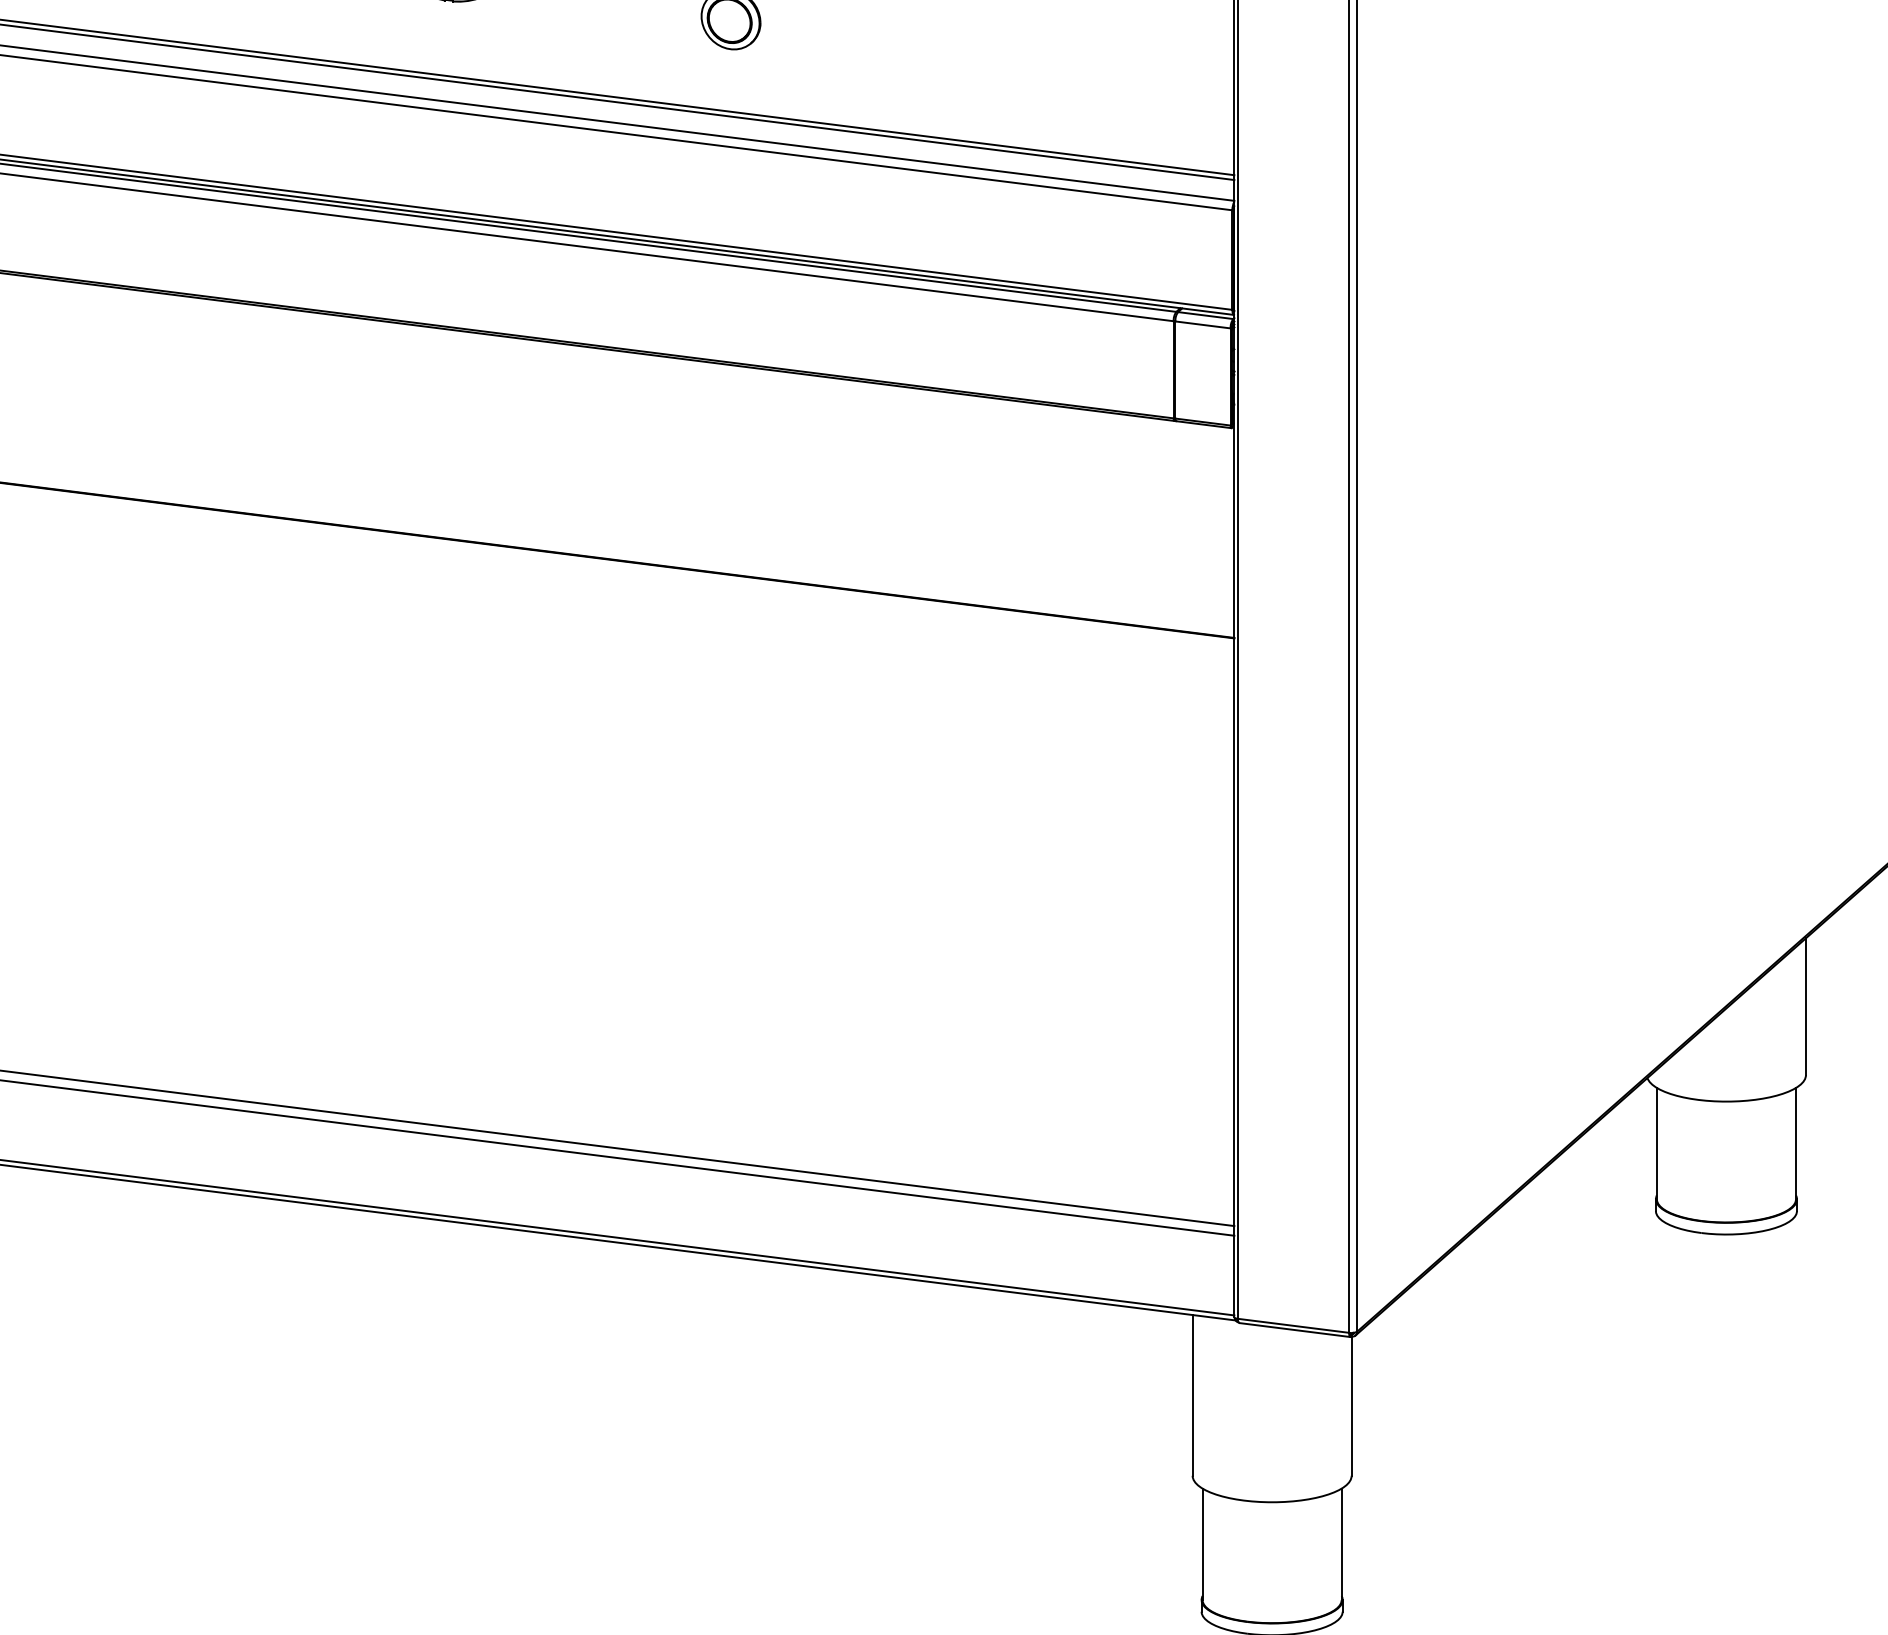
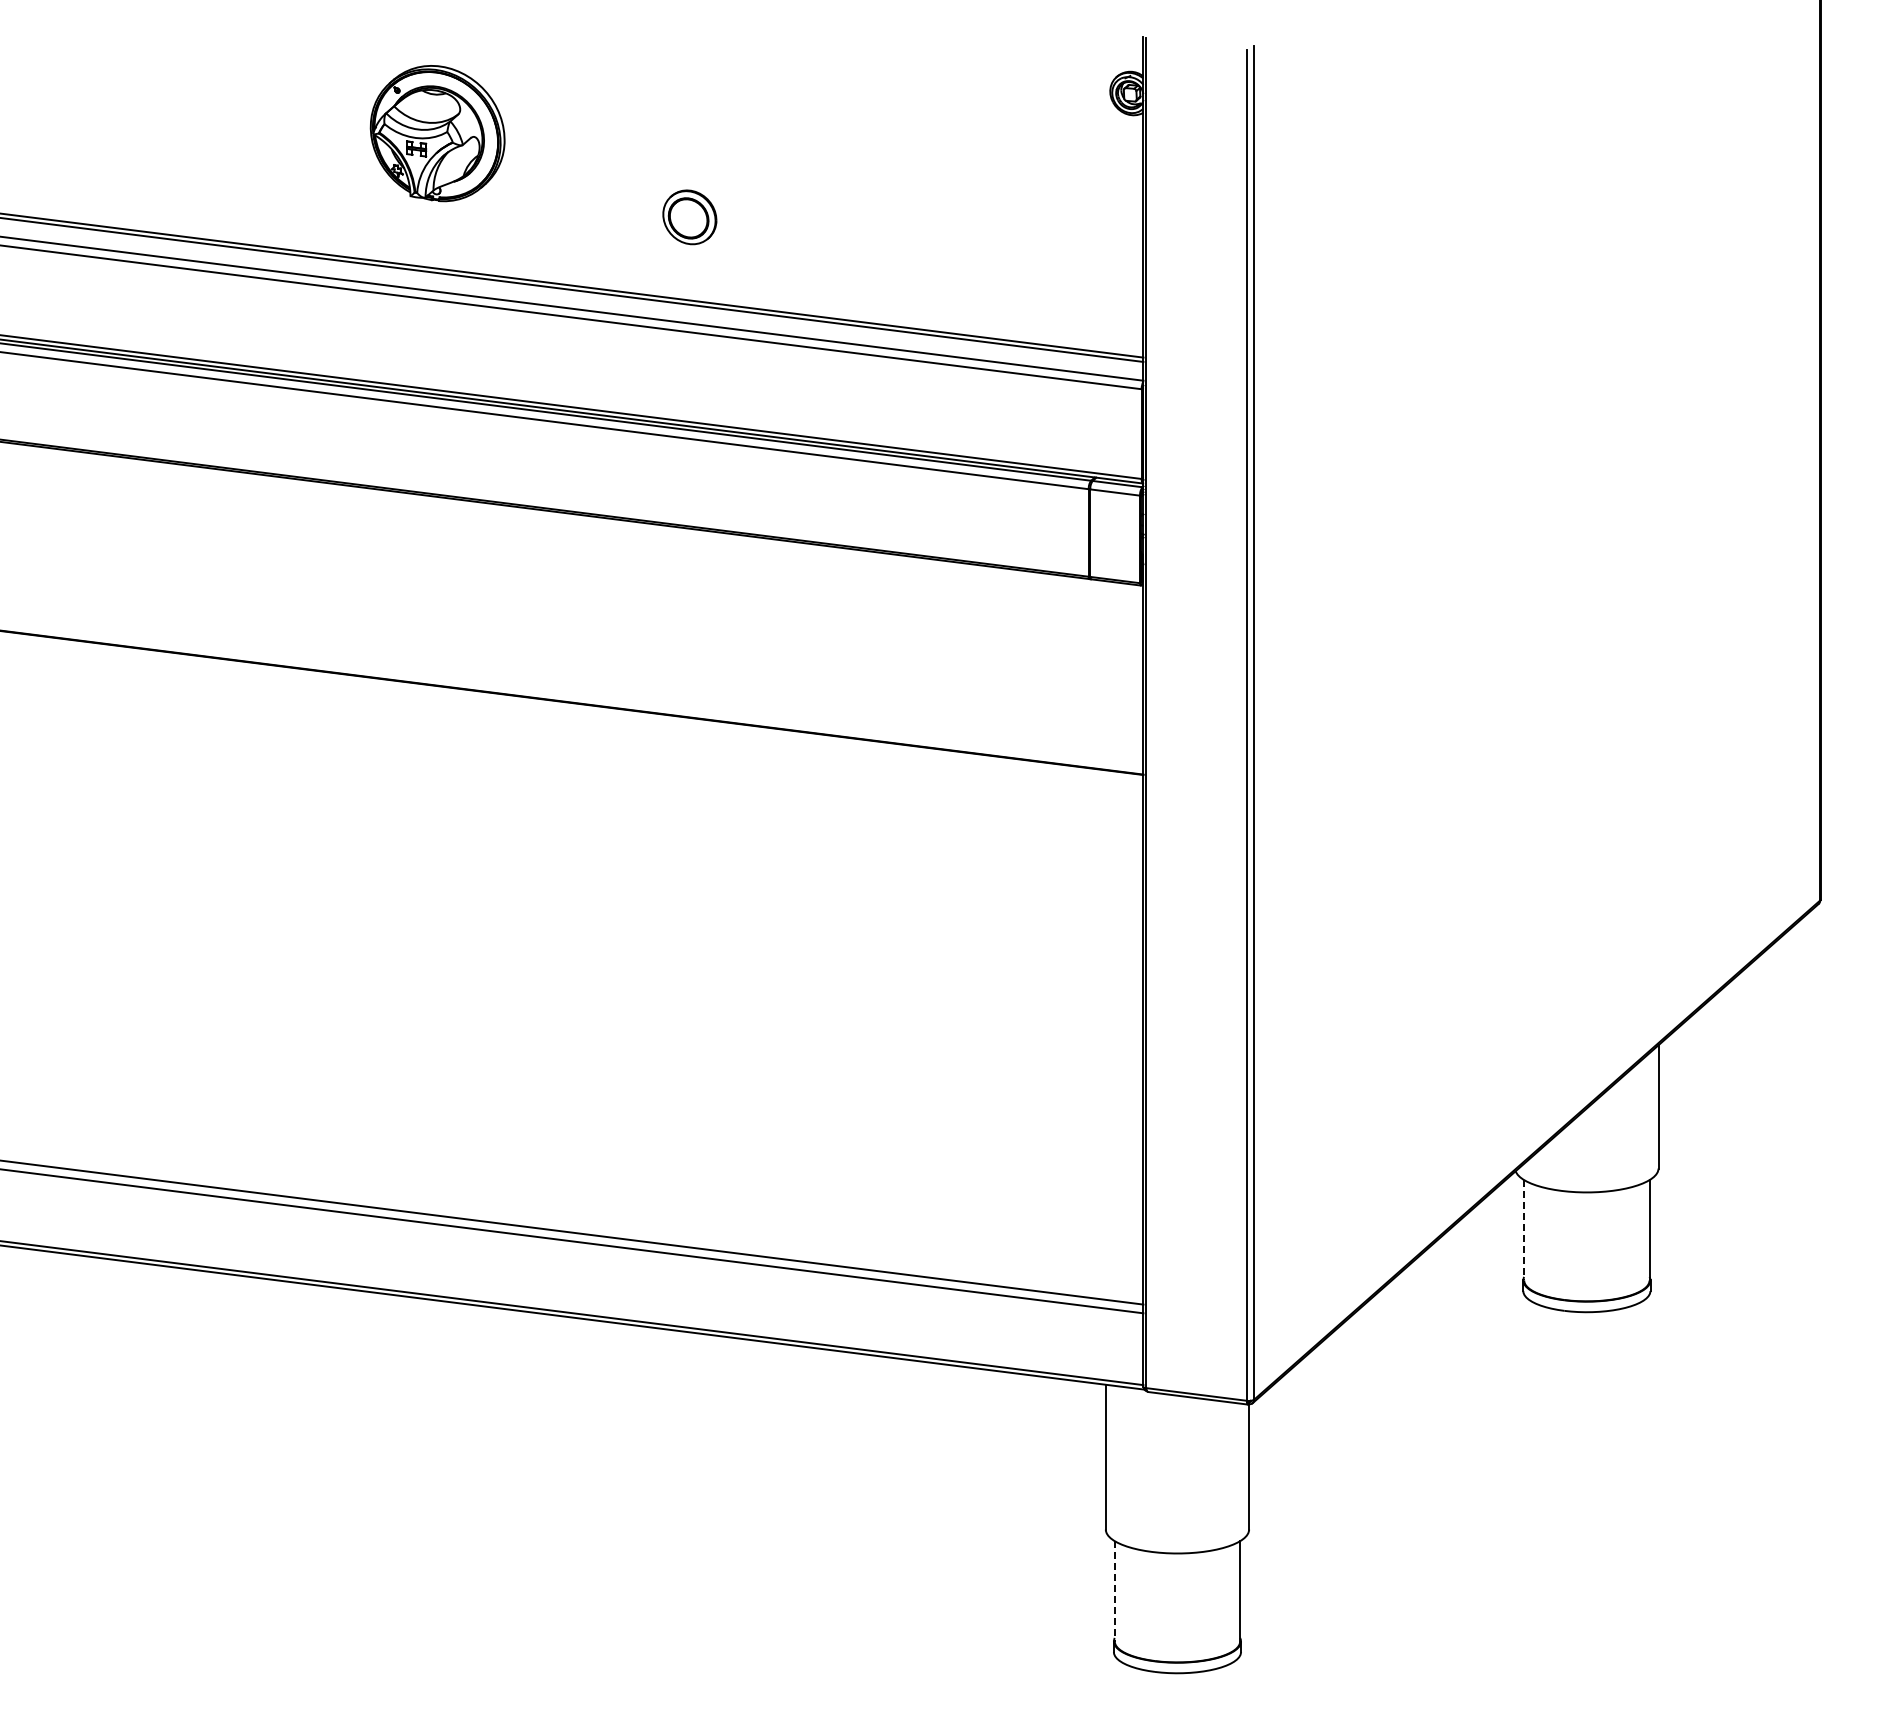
line: (1657, 1143) -> (1524, 1230), solid -> dashed
line: (1202, 1544) -> (1114, 1591), solid -> dashed

